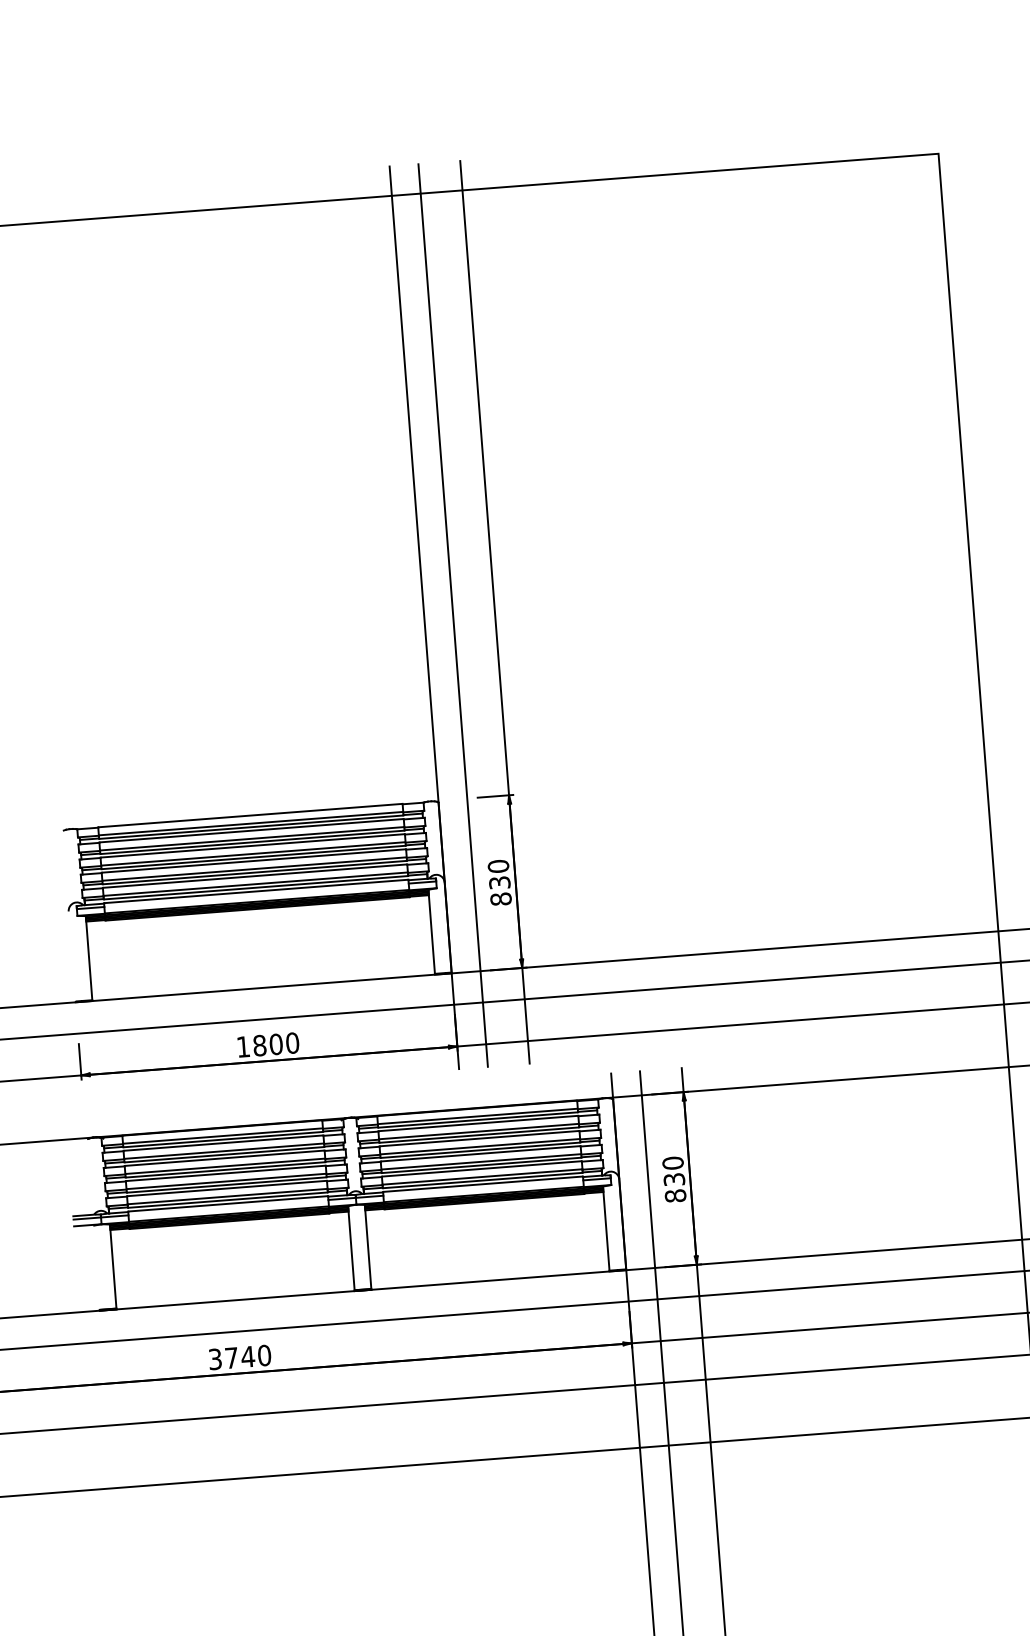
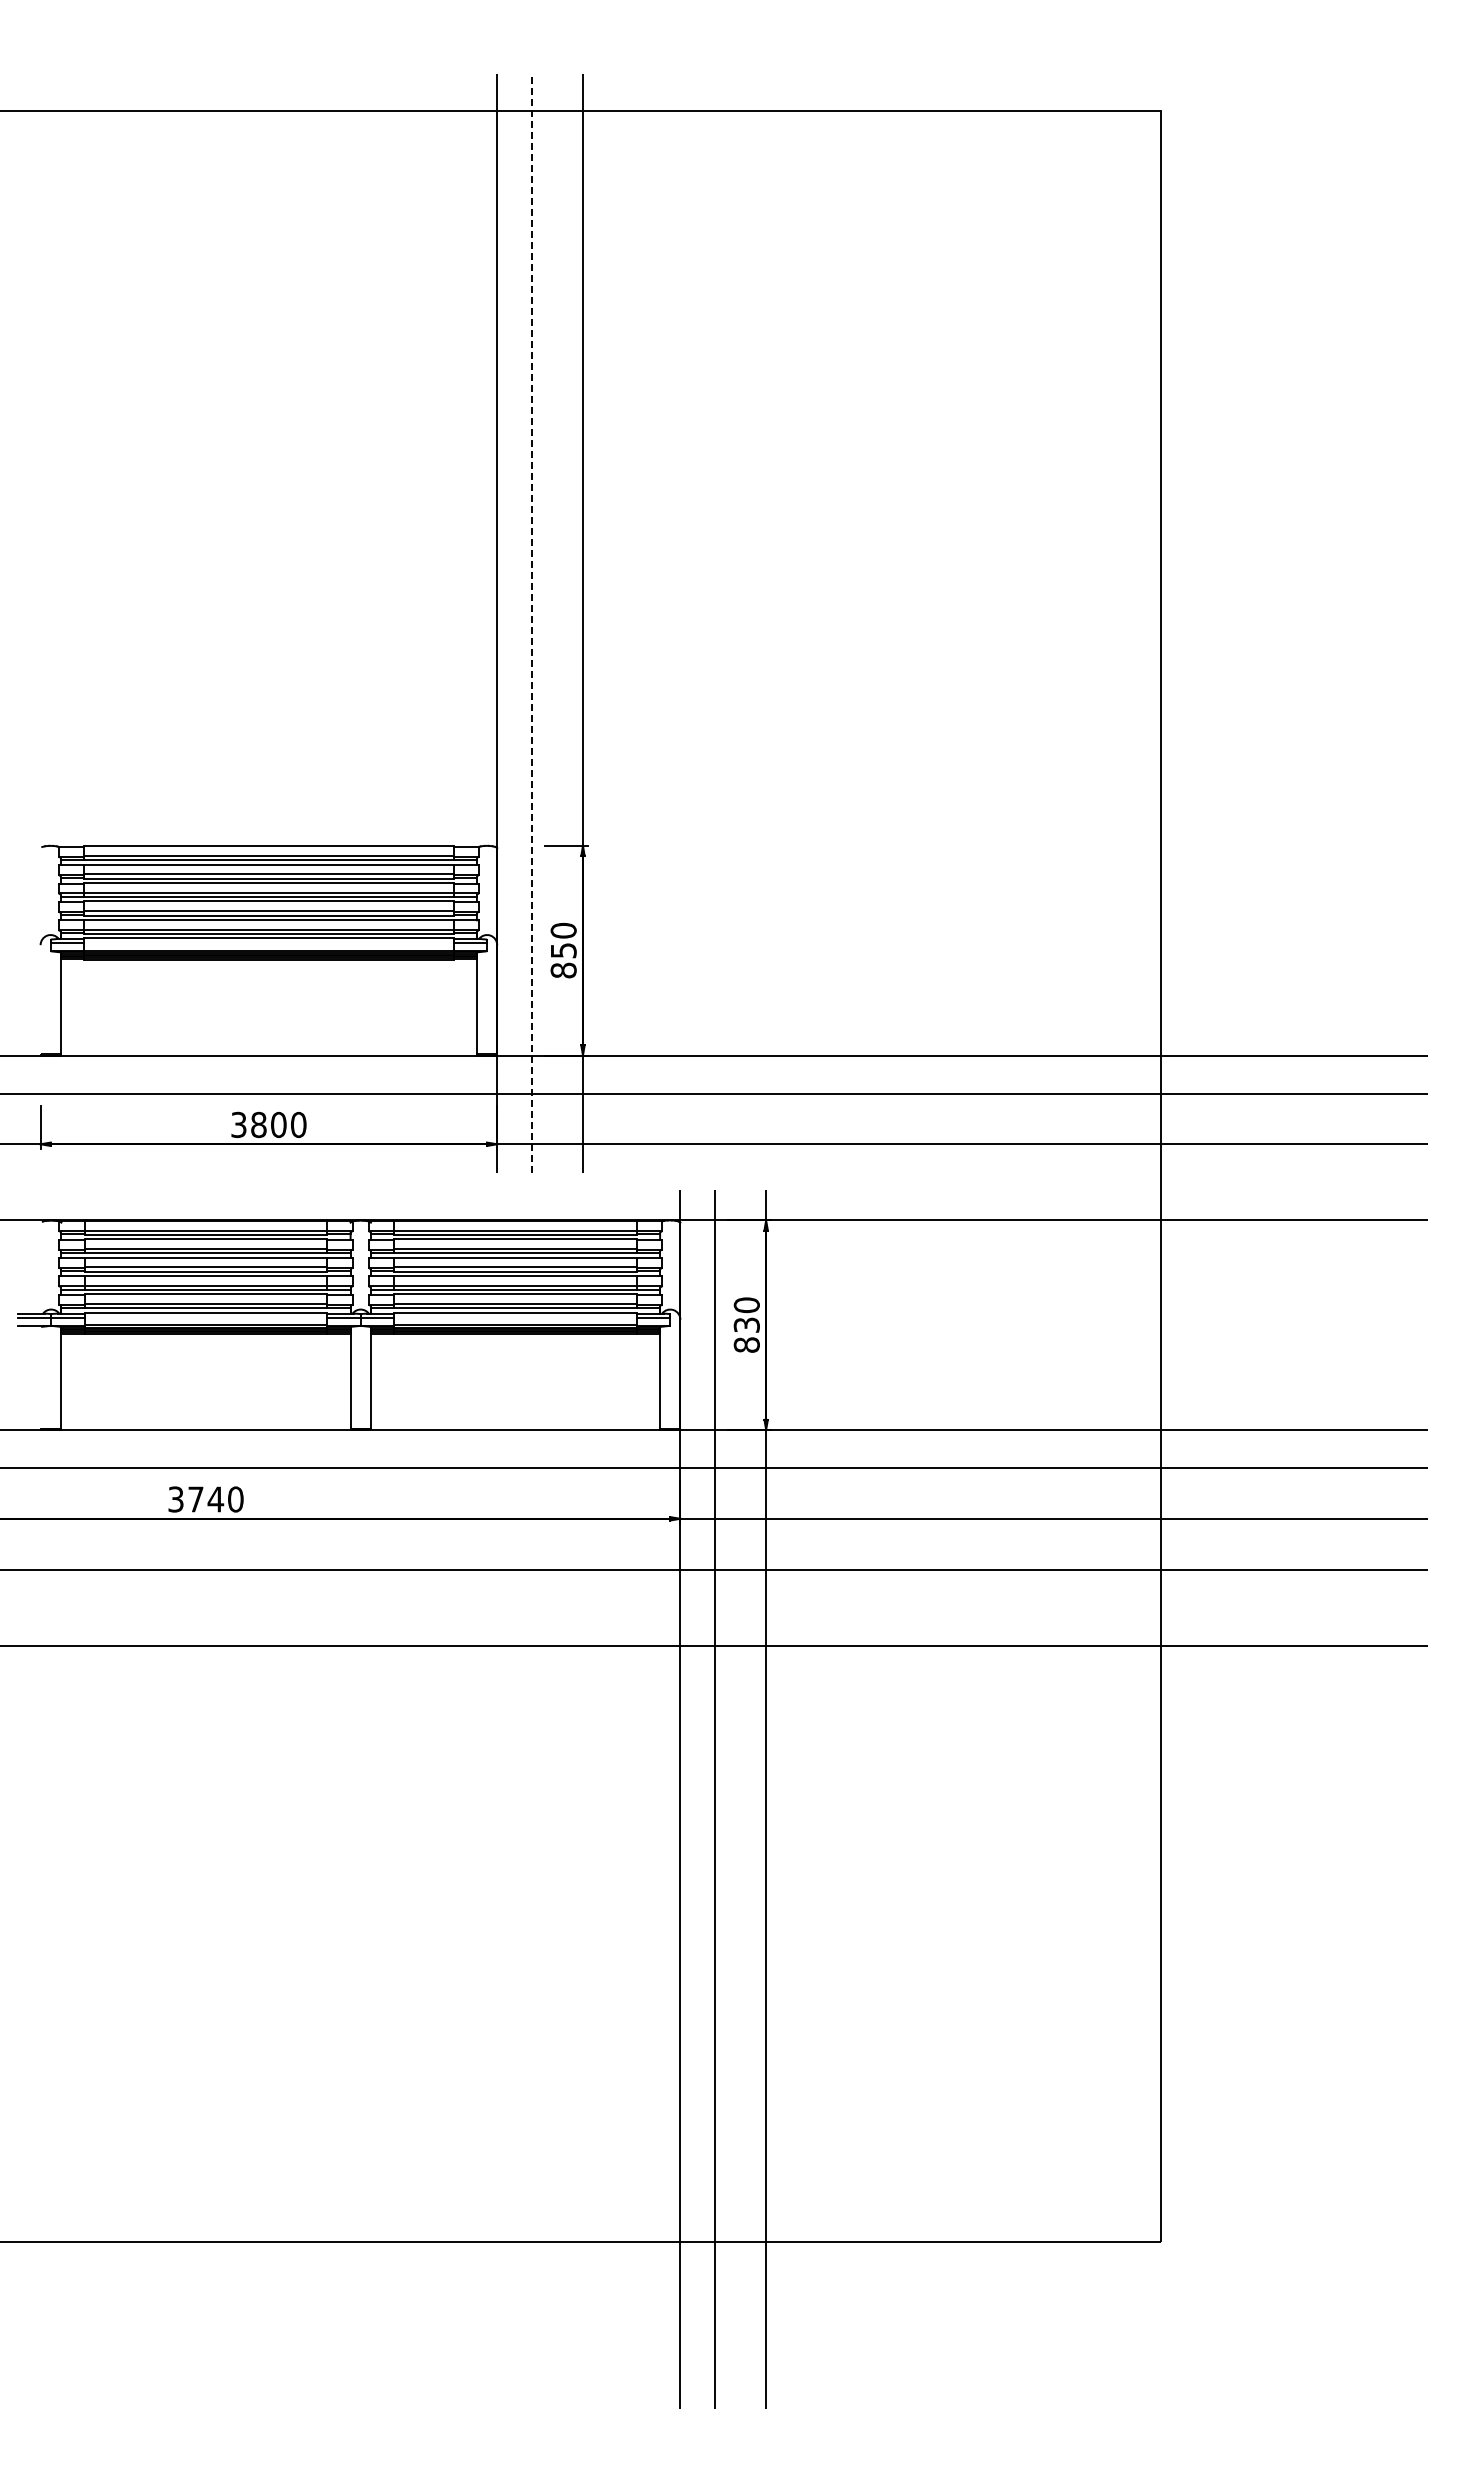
line: (453, 615) -> (532, 623), solid -> dashed
text: (499, 882) -> (563, 950), 830 -> 850
text: (243, 1046) -> (238, 1124), 1800 -> 3800

